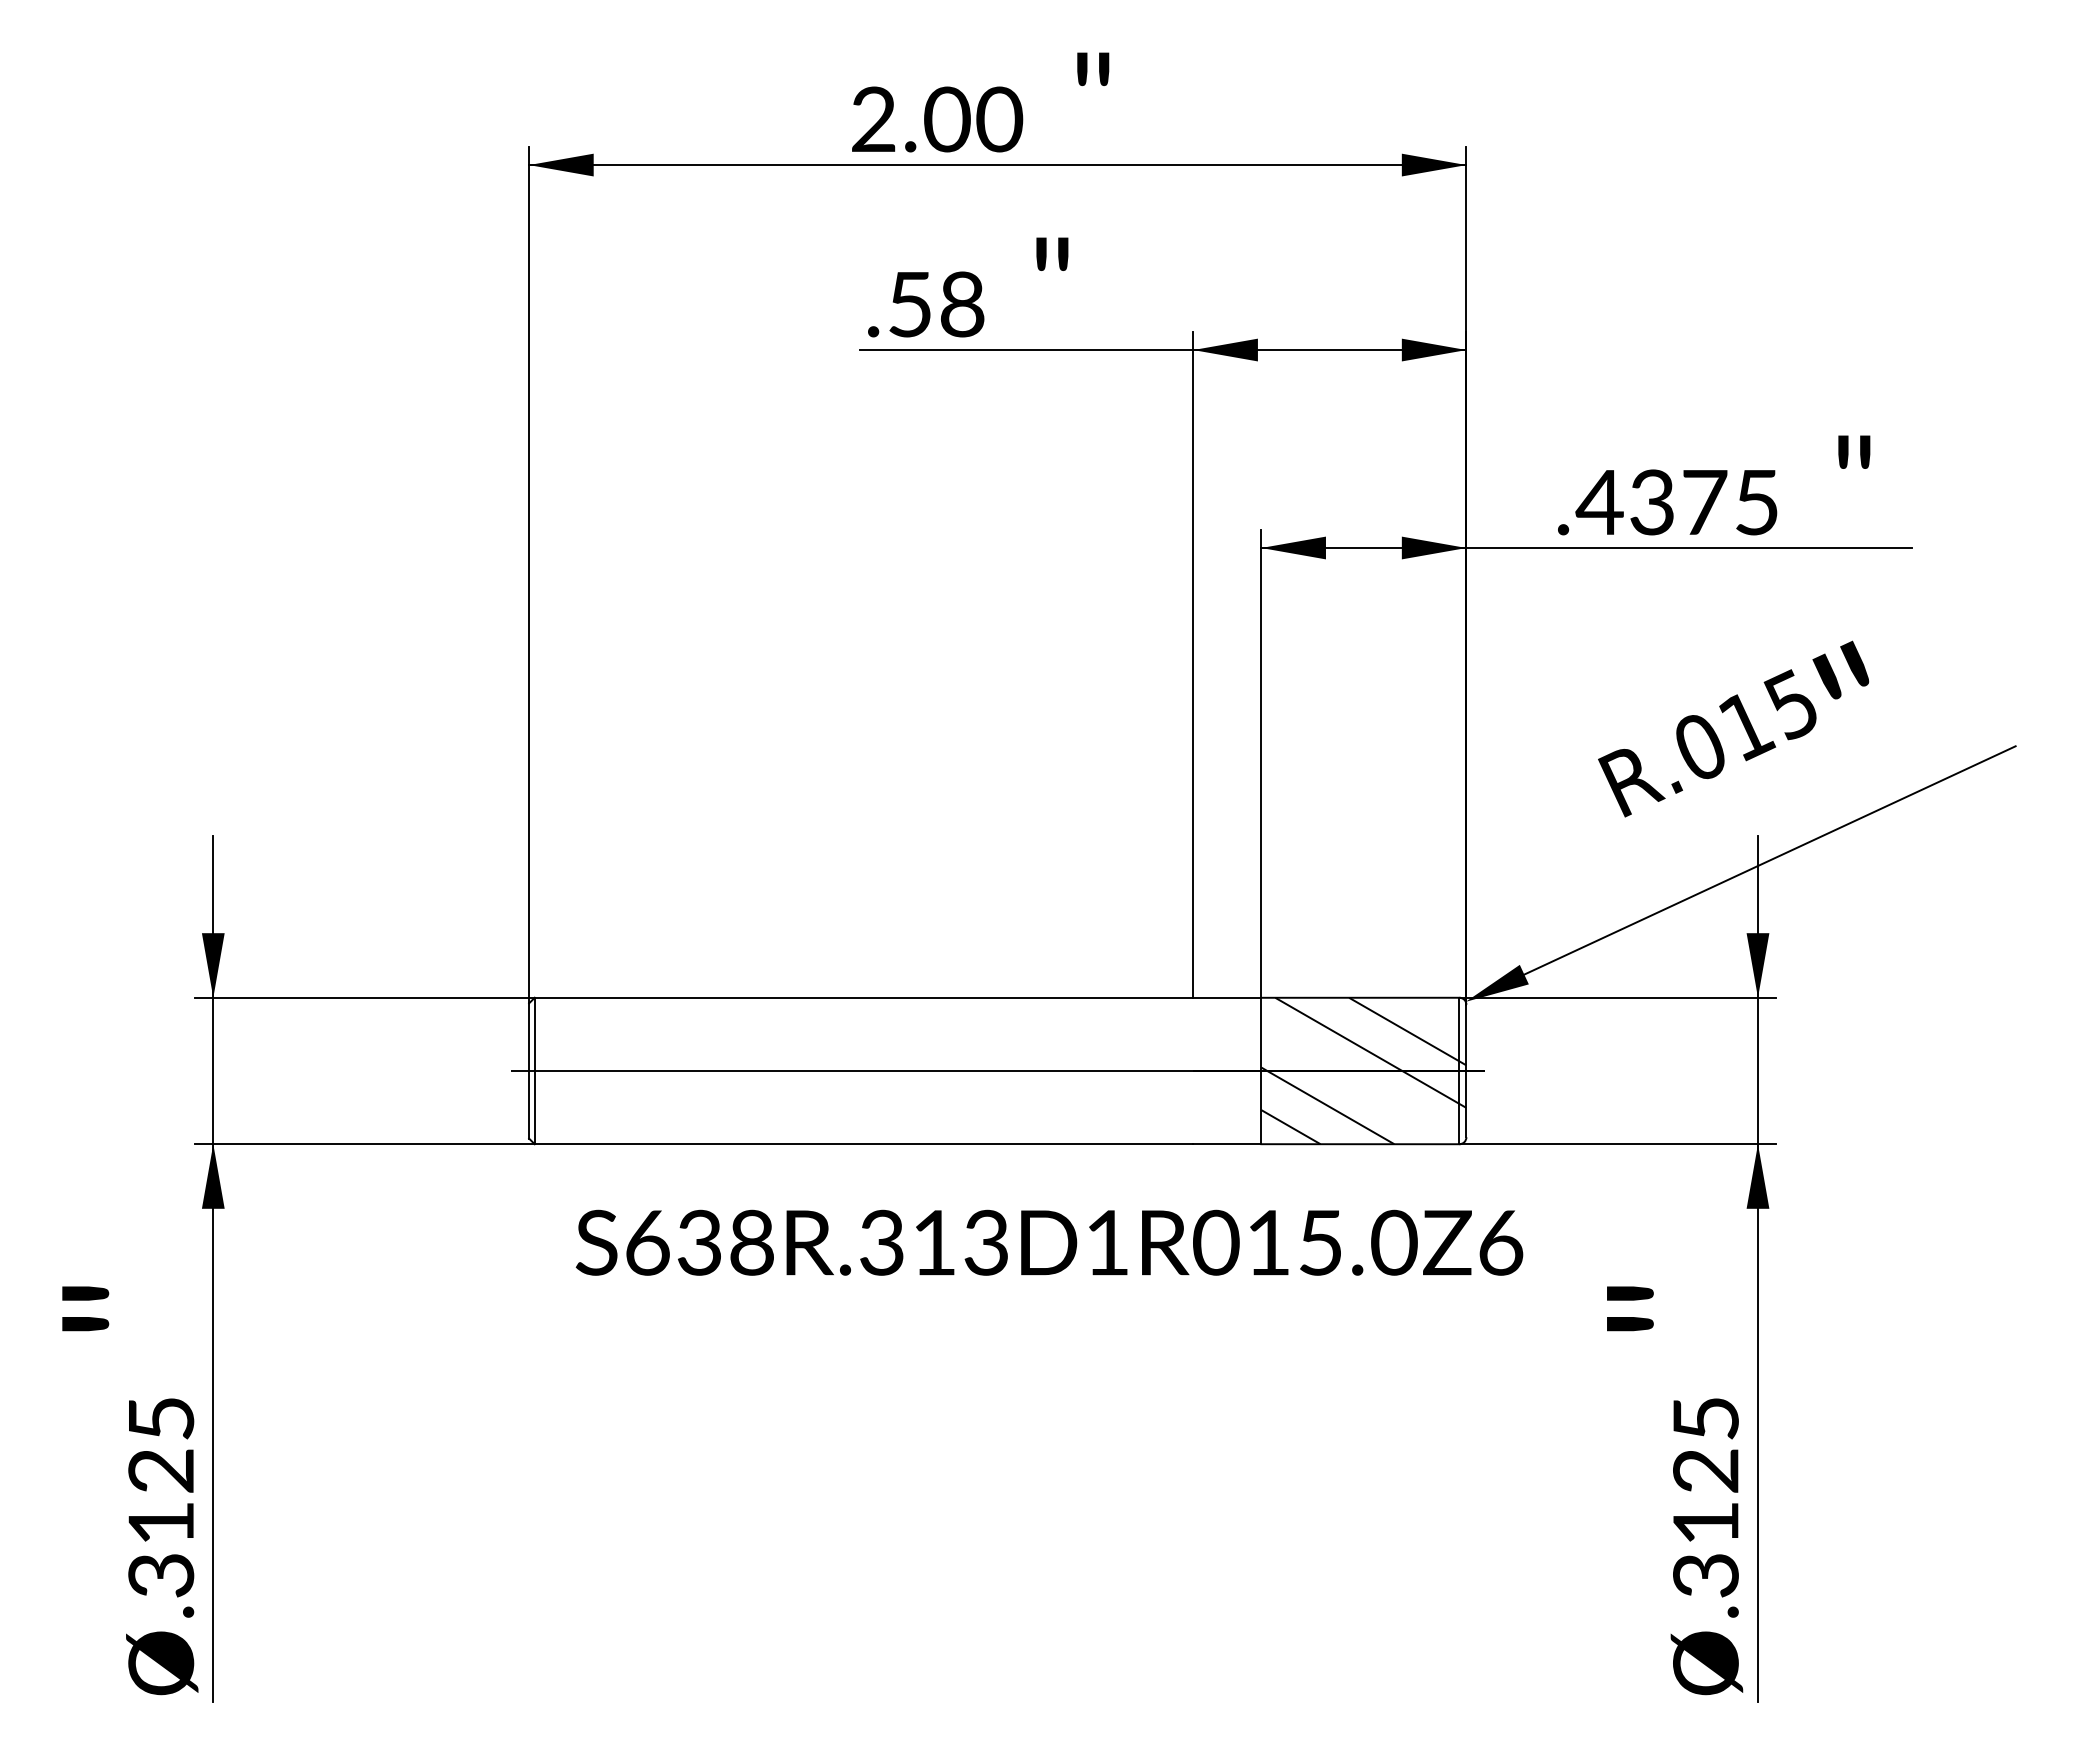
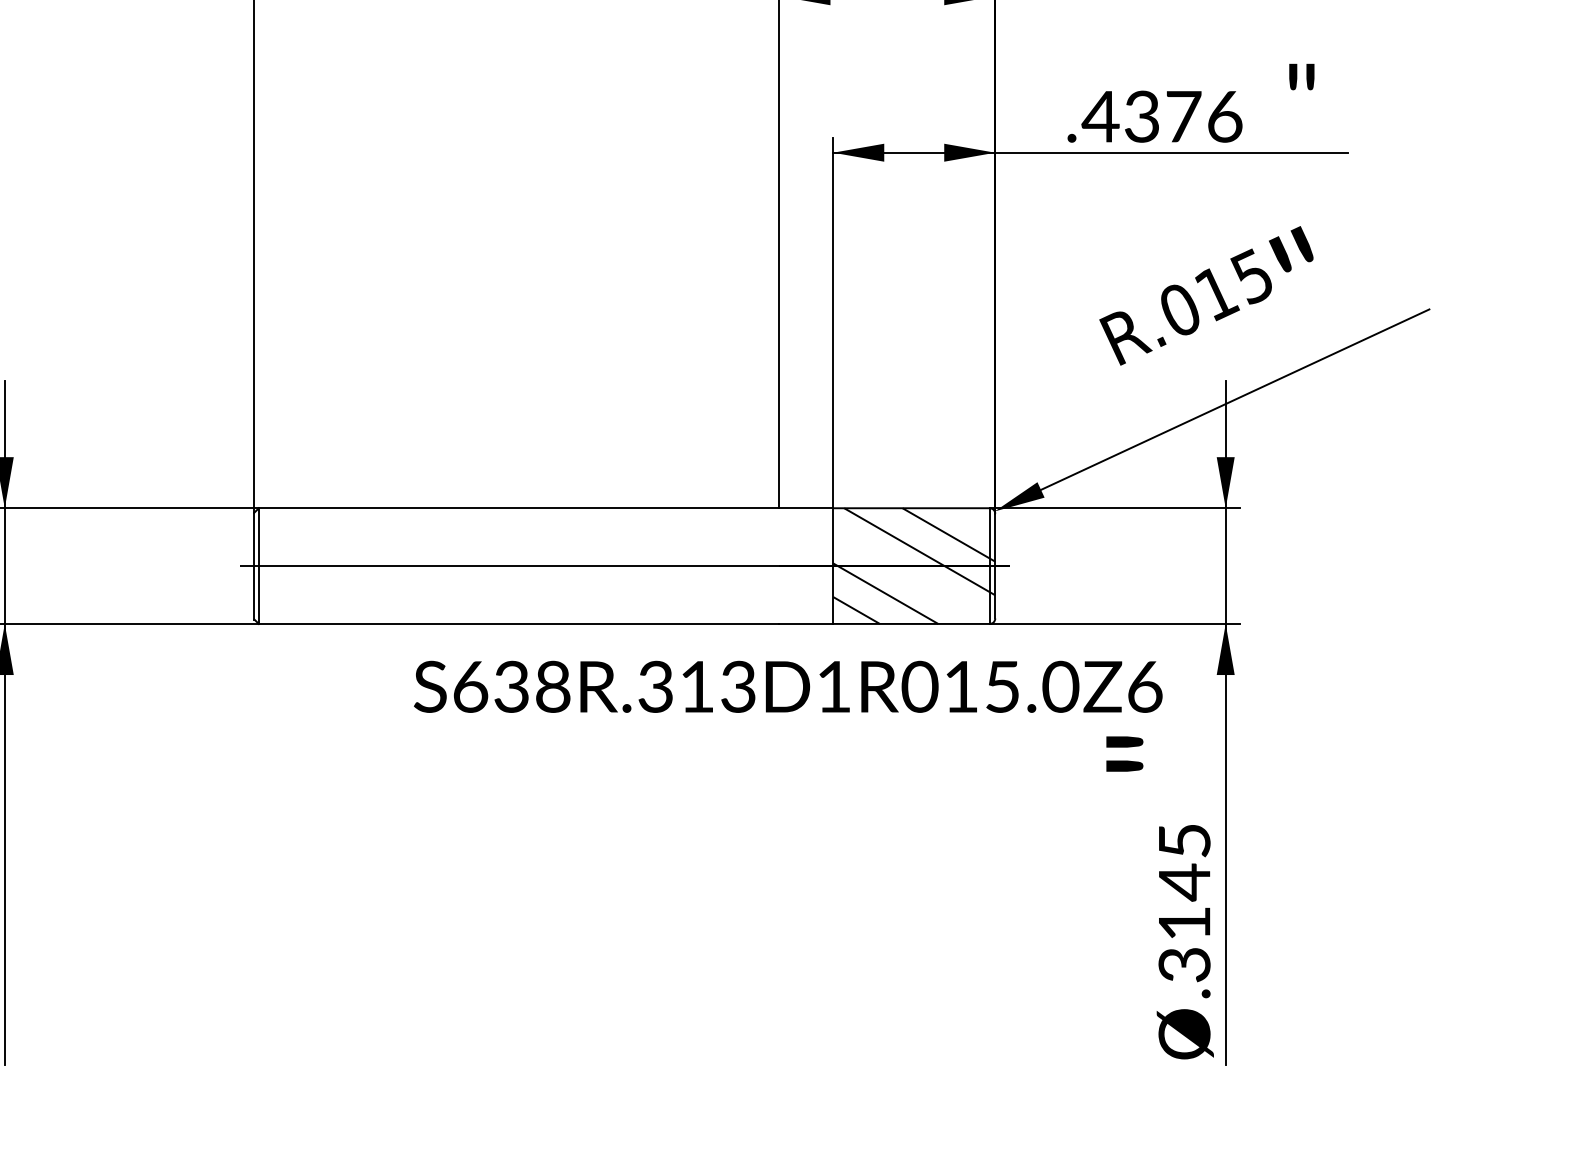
text: (1757, 502) -> (1225, 116), .4375 -> .4376
text: (1049, 1242) -> (788, 686), moved
text: (1705, 1471) -> (1184, 882), .3125 -> .3145

